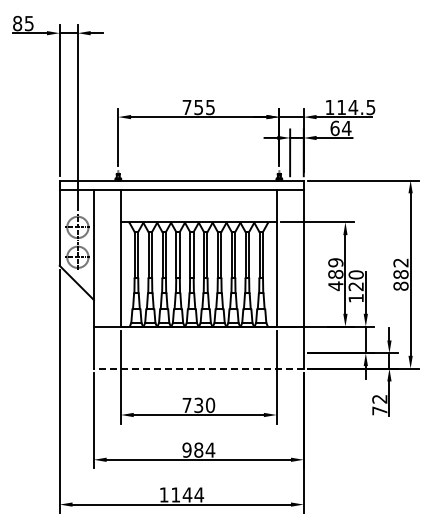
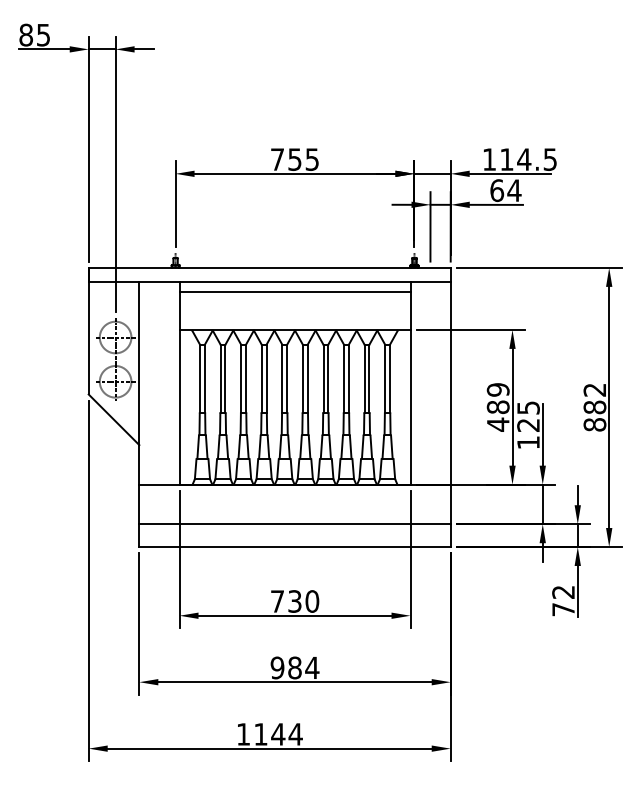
line: (198, 196) -> (294, 291), added
text: (355, 274) -> (527, 407), 120 -> 125
line: (198, 353) -> (294, 524), added
line: (198, 368) -> (294, 546), dashed -> solid

